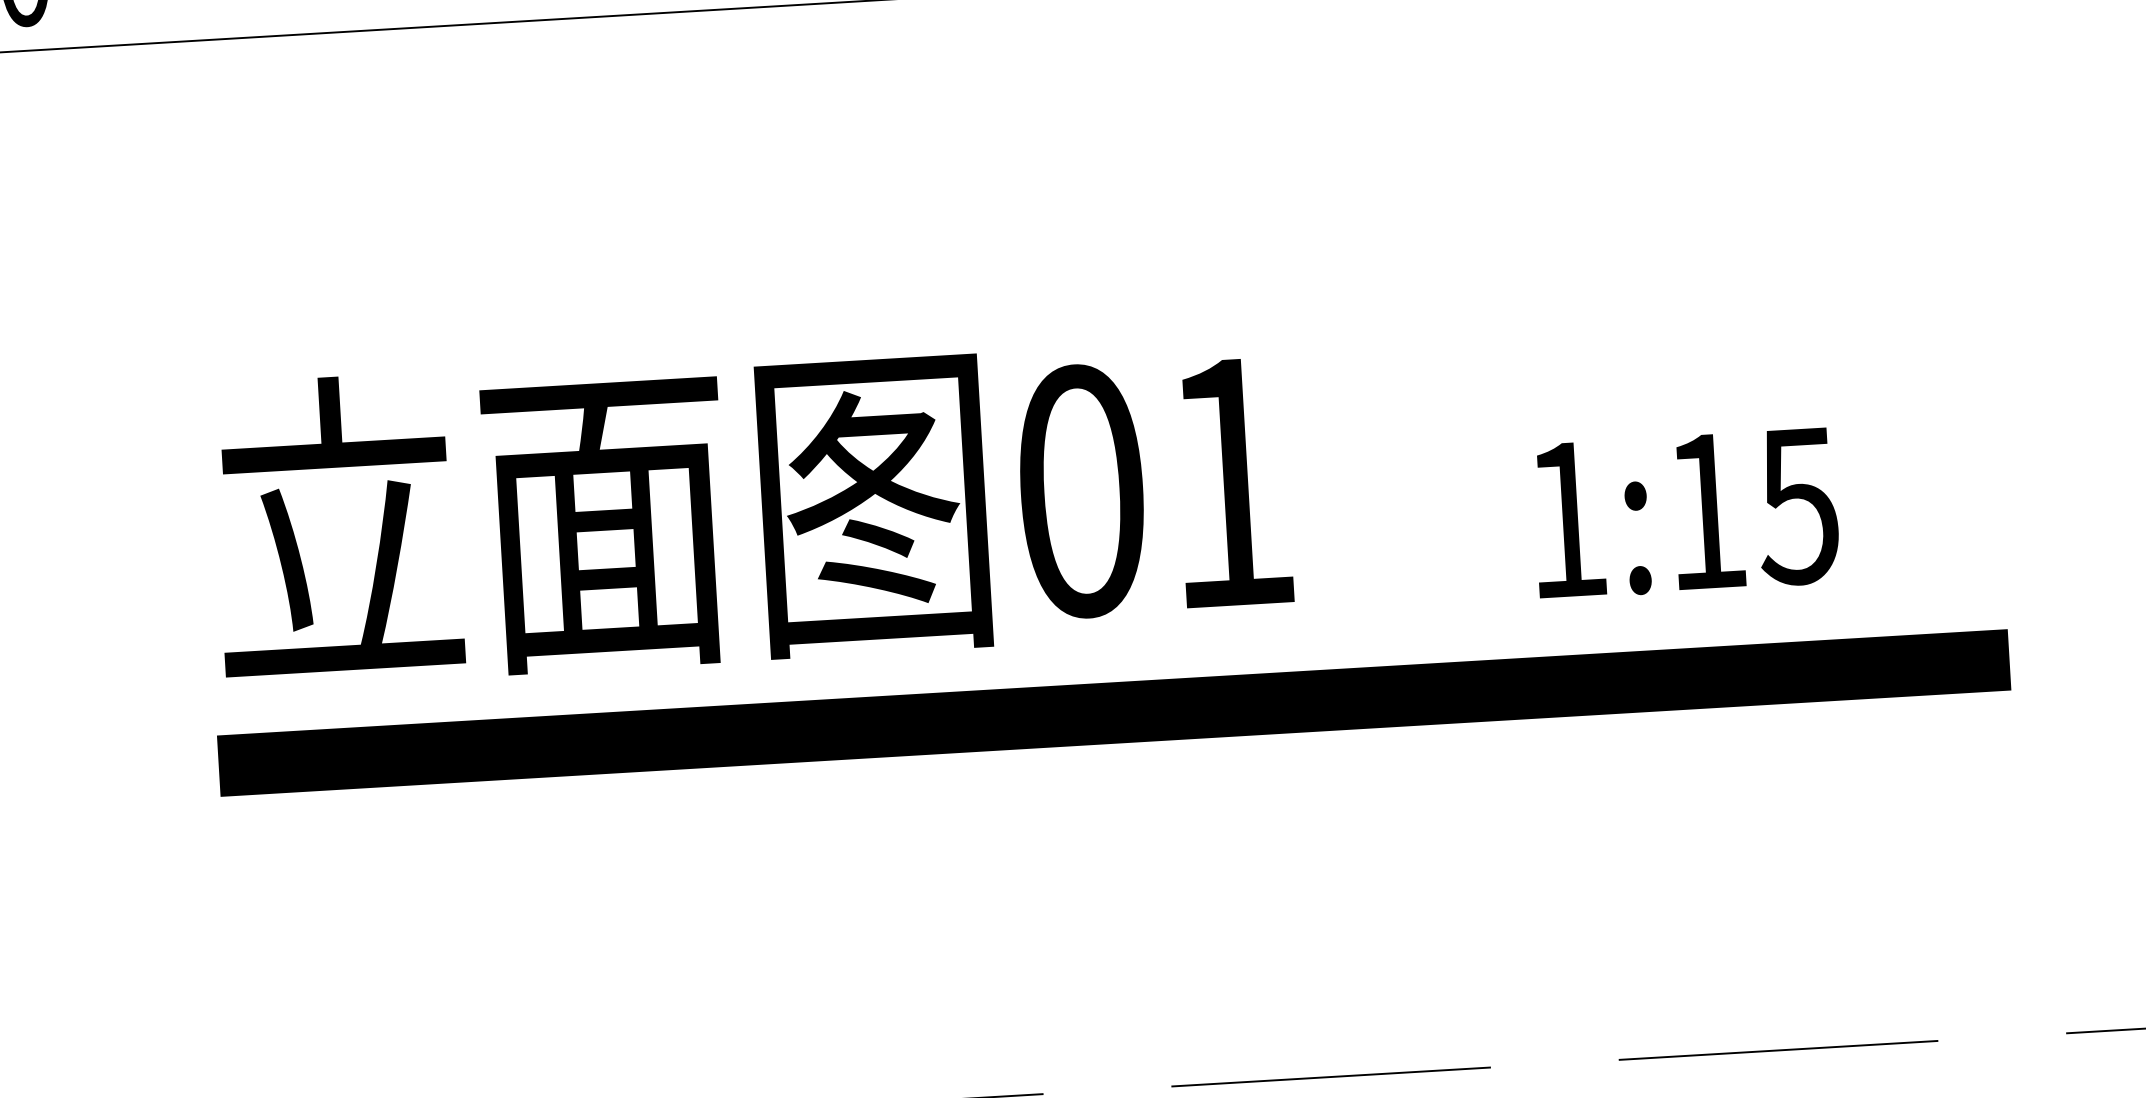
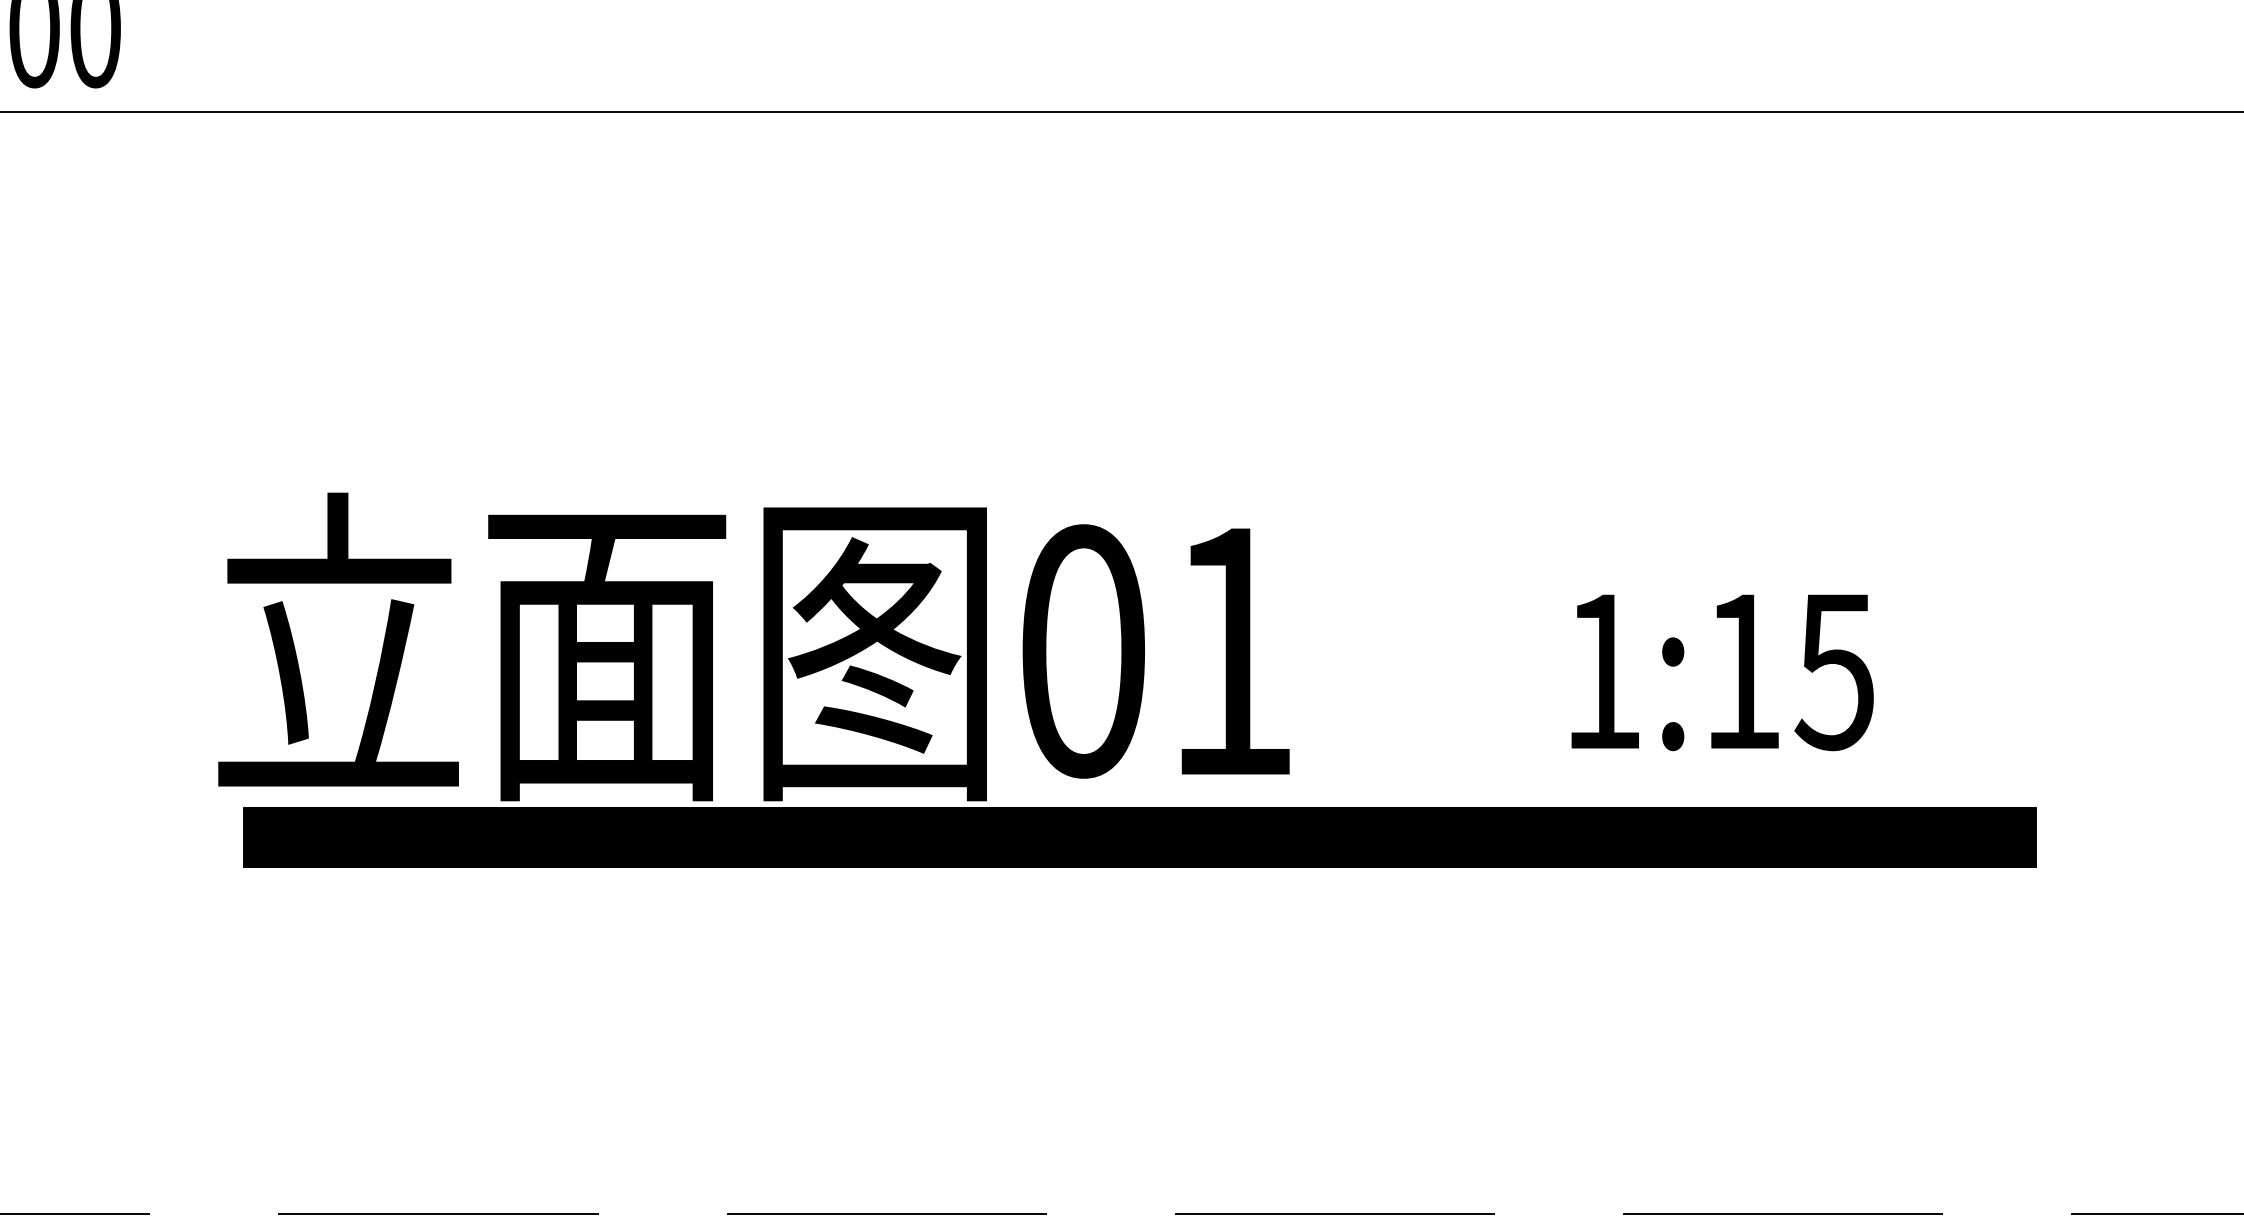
text: (751, 506) -> (753, 646), moved

